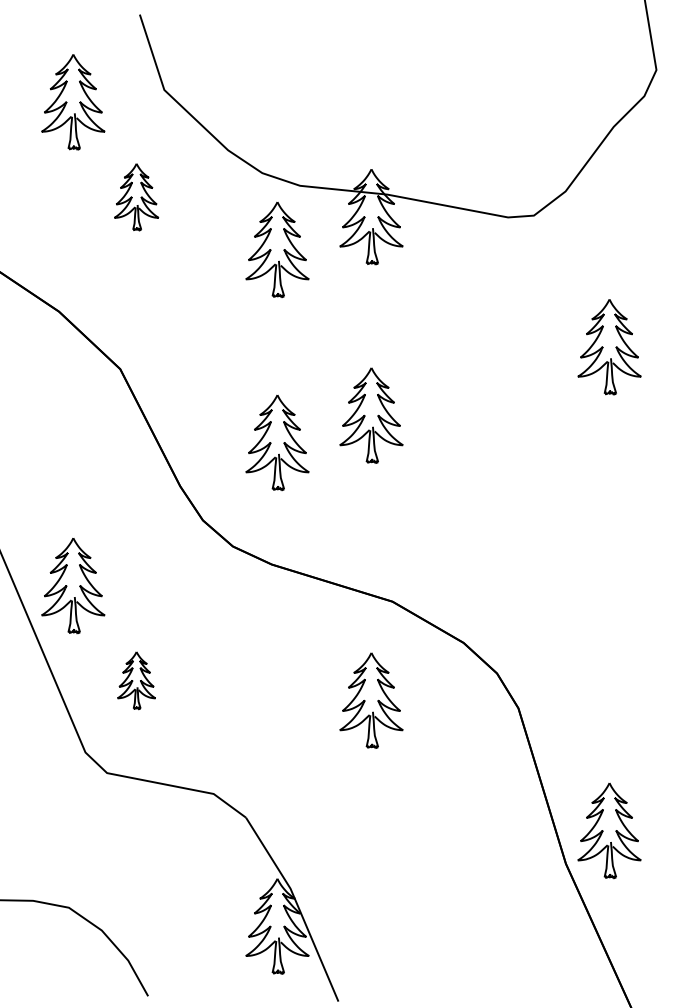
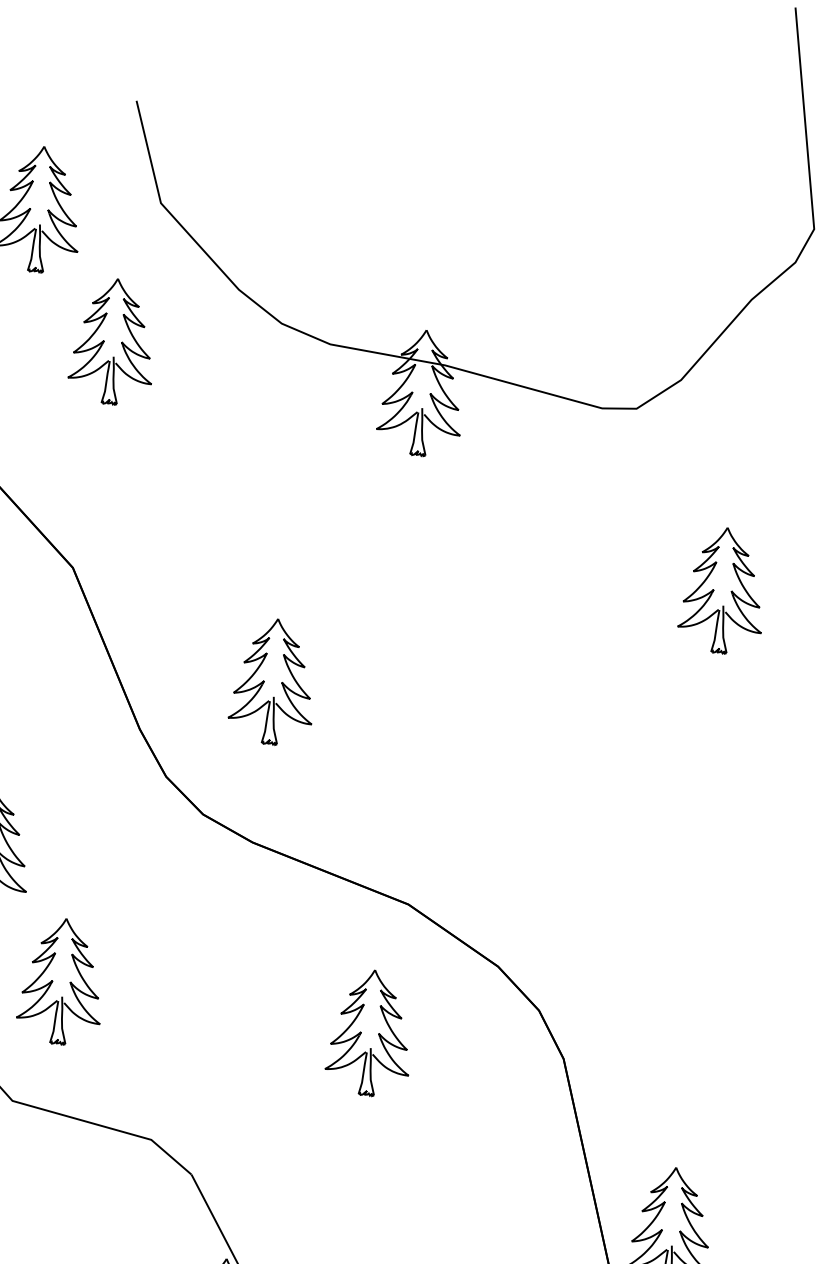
part: (136, 197) -> (112, 342), size x1.43
part: (277, 250) -> (293, 427), removed
part: (371, 415) -> (400, 655), removed
part: (136, 680) -> (61, 981), size x1.67

